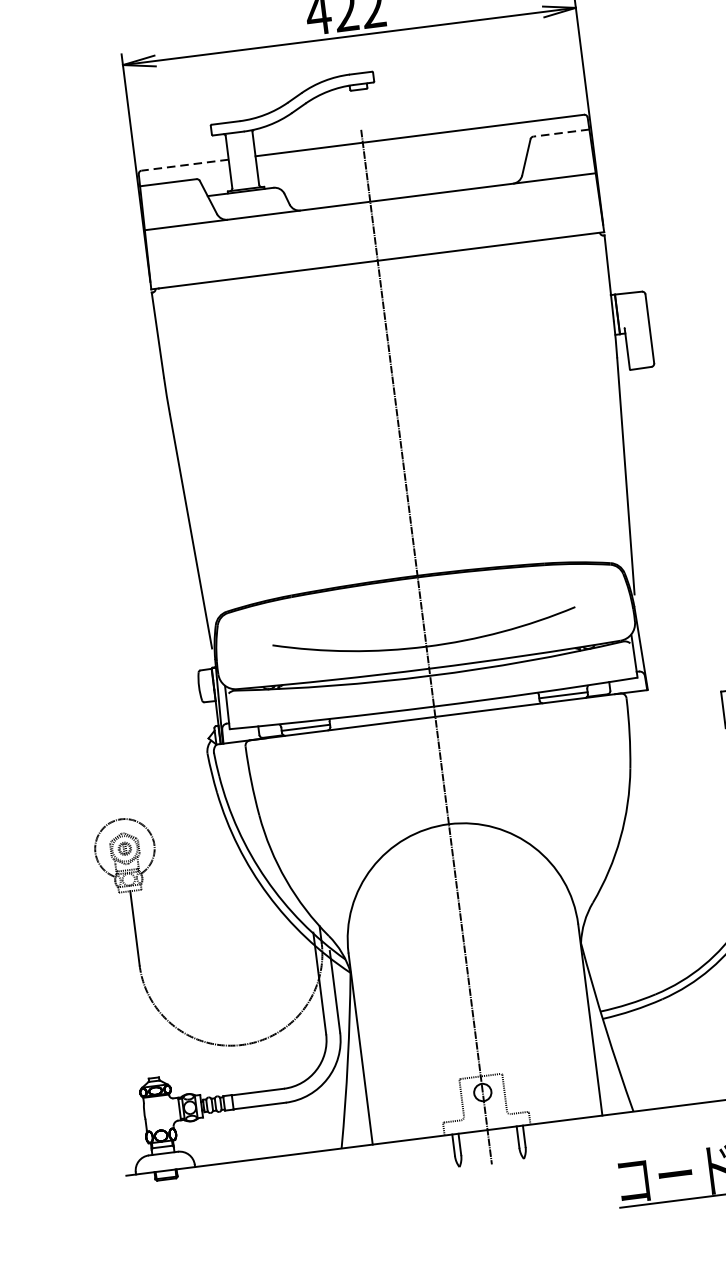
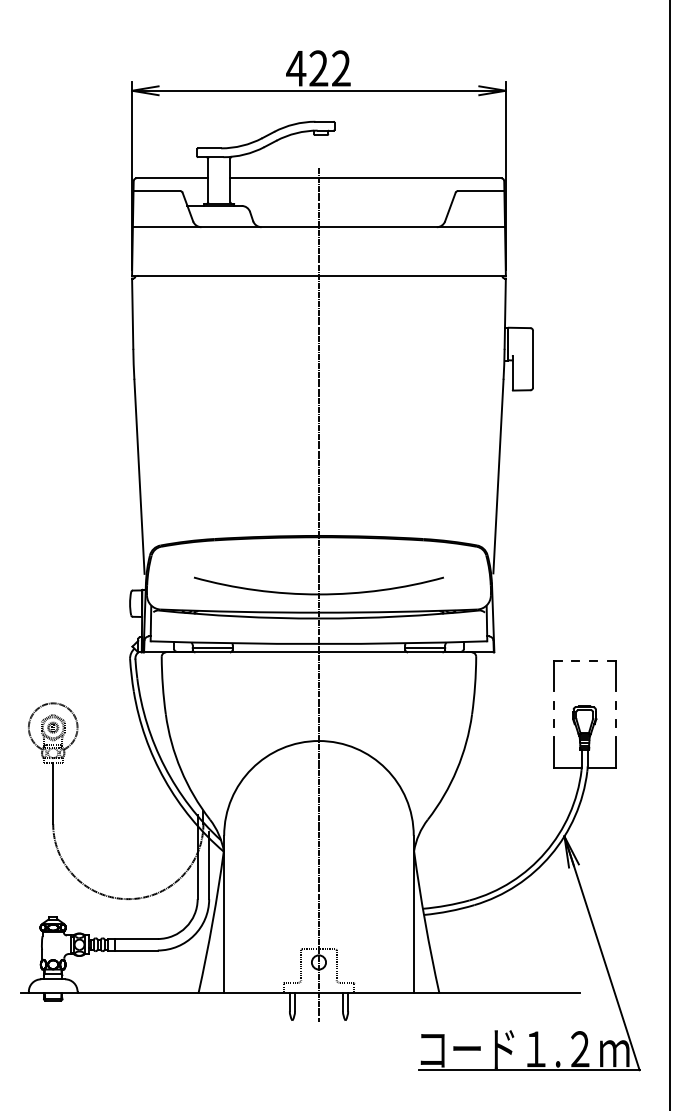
line: (560, 133) -> (480, 191), dashed -> solid
line: (185, 165) -> (172, 178), dashed -> solid

